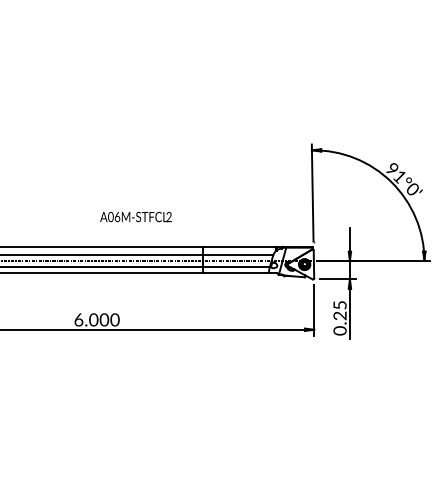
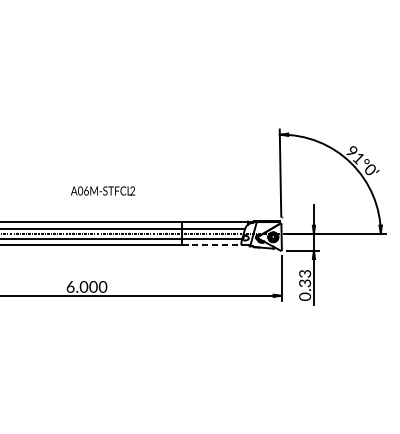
text: (135, 216) -> (102, 190), moved
line: (236, 273) -> (212, 245), solid -> dashed
text: (339, 310) -> (304, 278), 0.25 -> 0.33

